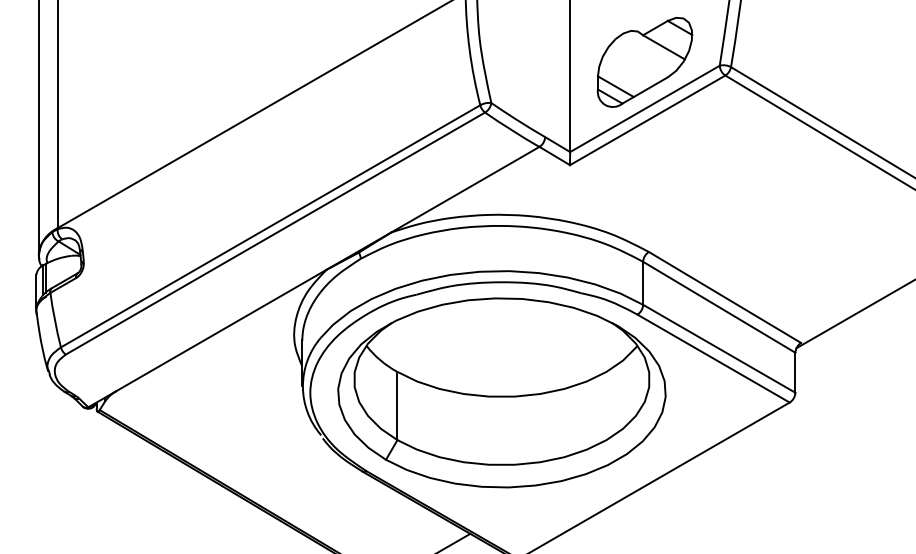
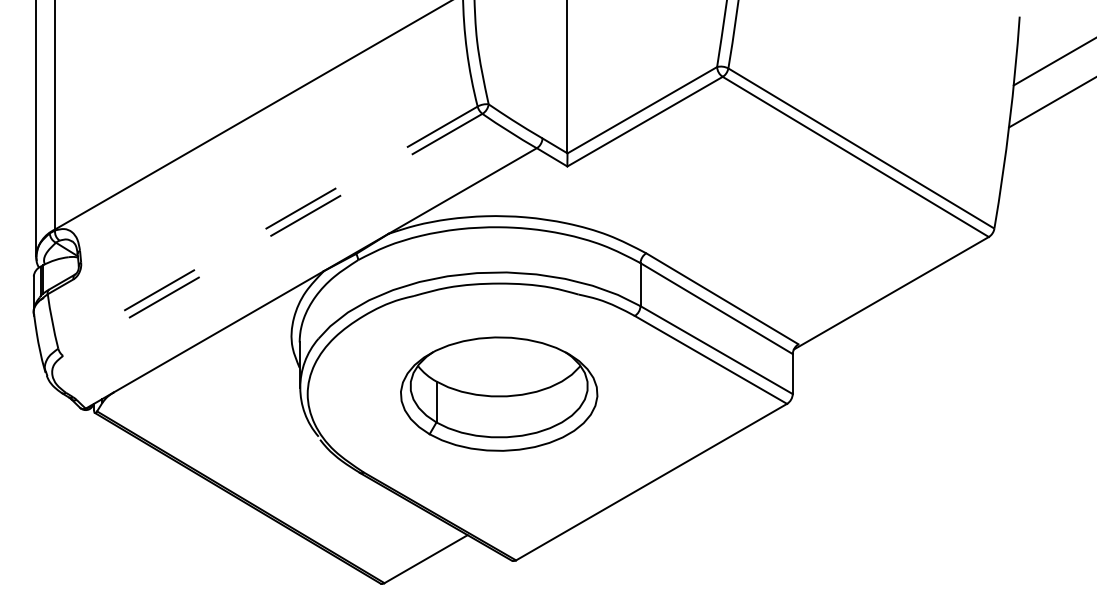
part: (645, 62) -> (642, 63), removed
line: (270, 226) -> (267, 227), solid -> dashed
line: (275, 234) -> (272, 235), solid -> dashed
part: (501, 392) -> (498, 393), size x0.6

